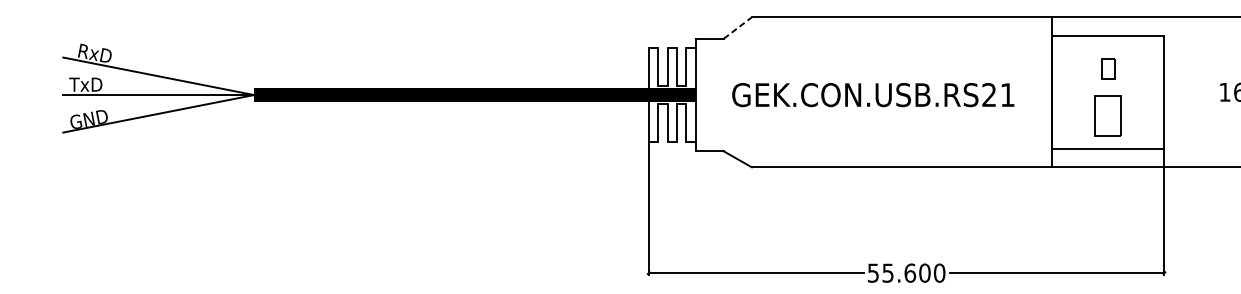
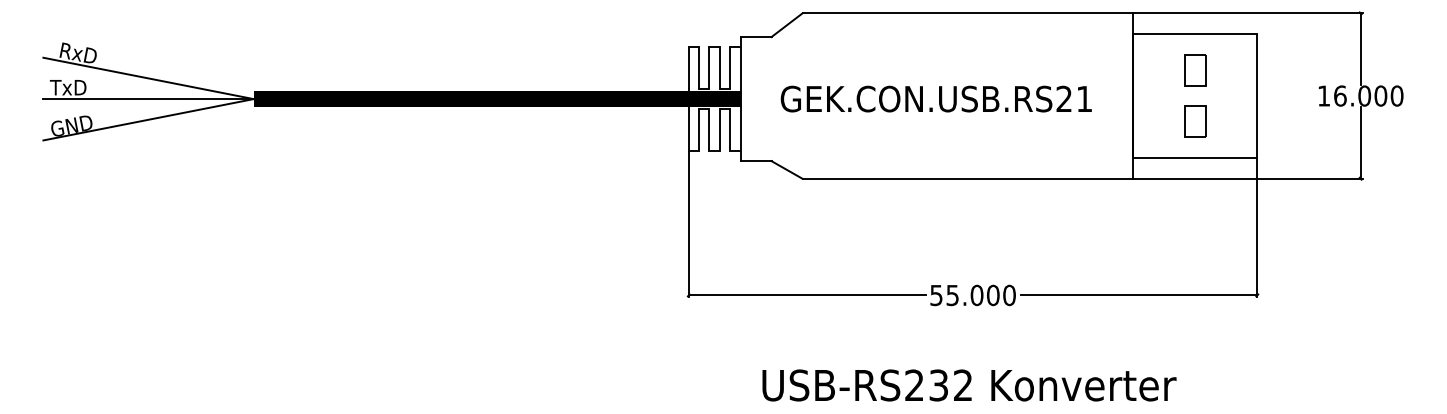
line: (738, 28) -> (787, 25), dashed -> solid
part: (1108, 69) -> (1195, 70), size x1.43
part: (1108, 115) -> (1195, 121), size x0.71
text: (909, 272) -> (976, 294), 55.600 -> 55.000

